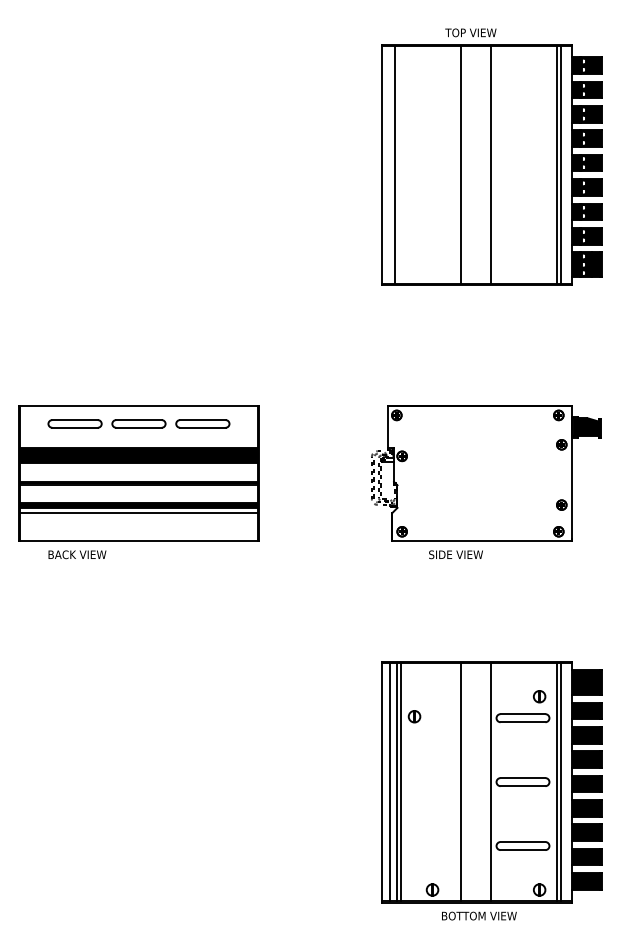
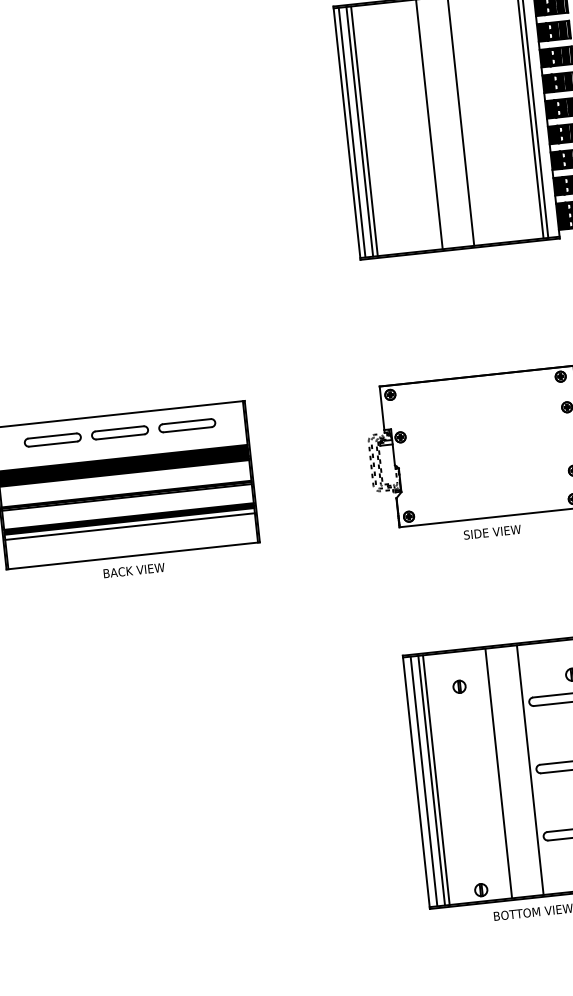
line: (387, 164) -> (352, 132), added
line: (398, 164) -> (363, 130), added
text: (77, 554) -> (134, 570), moved
text: (455, 554) -> (491, 532), moved
part: (414, 716) -> (459, 686), moved

